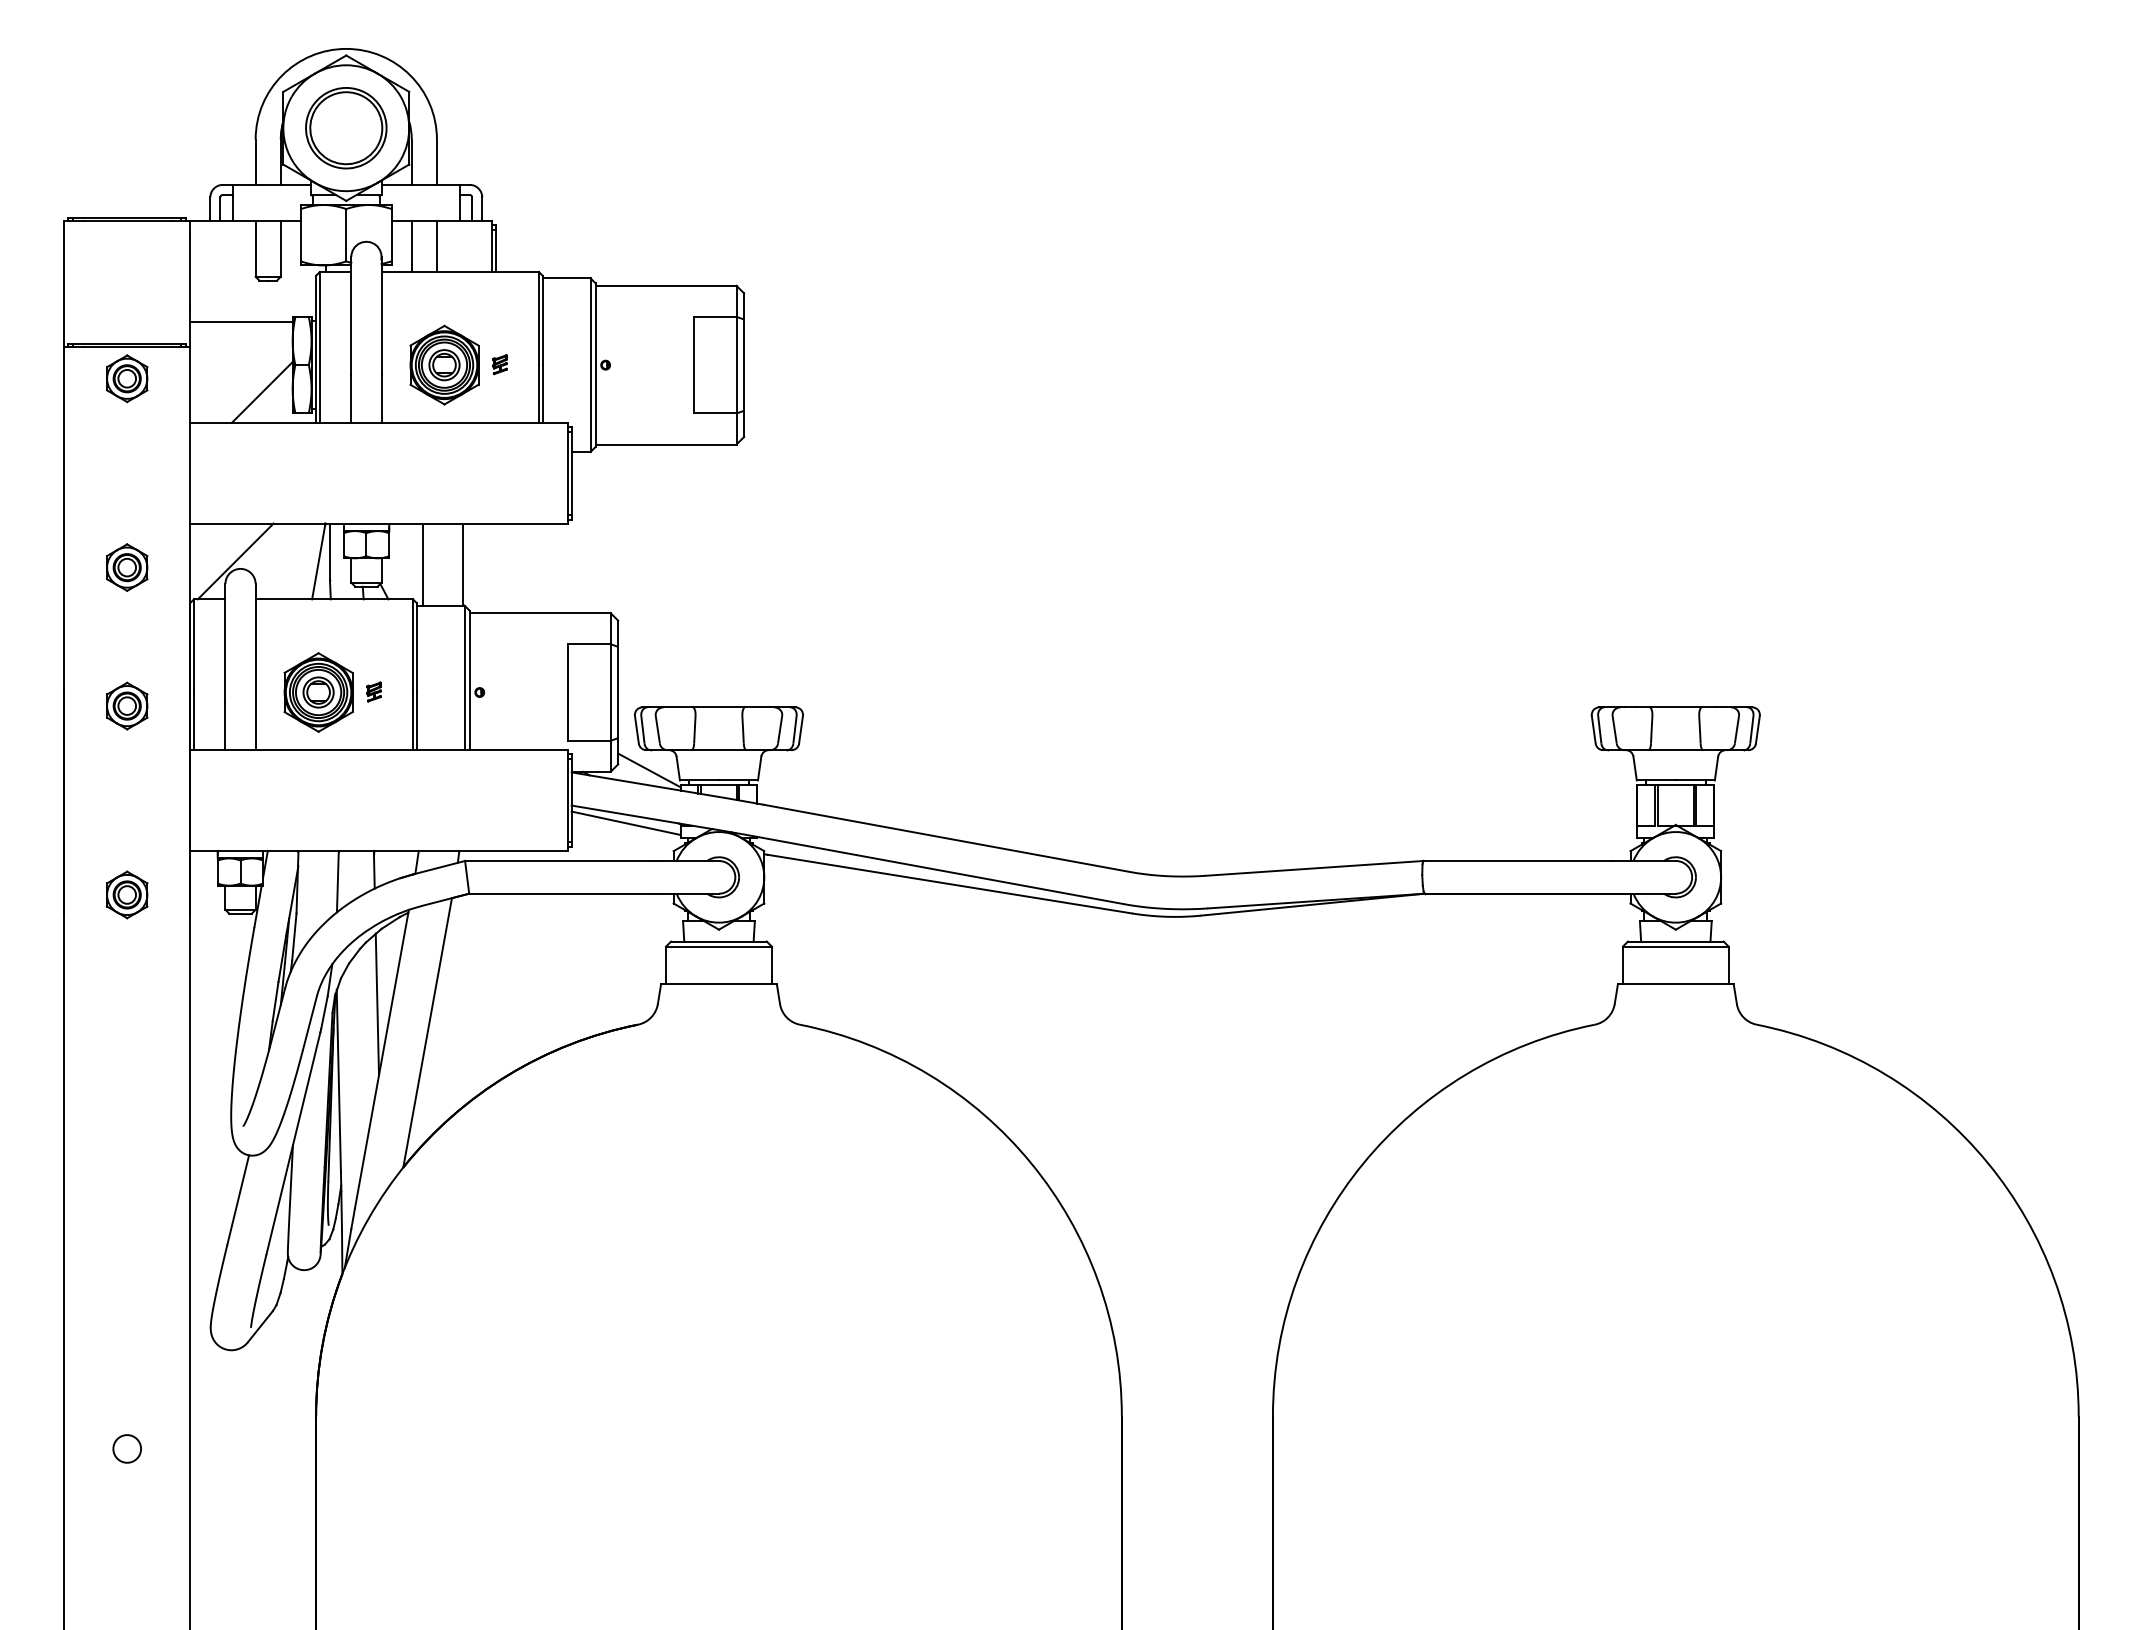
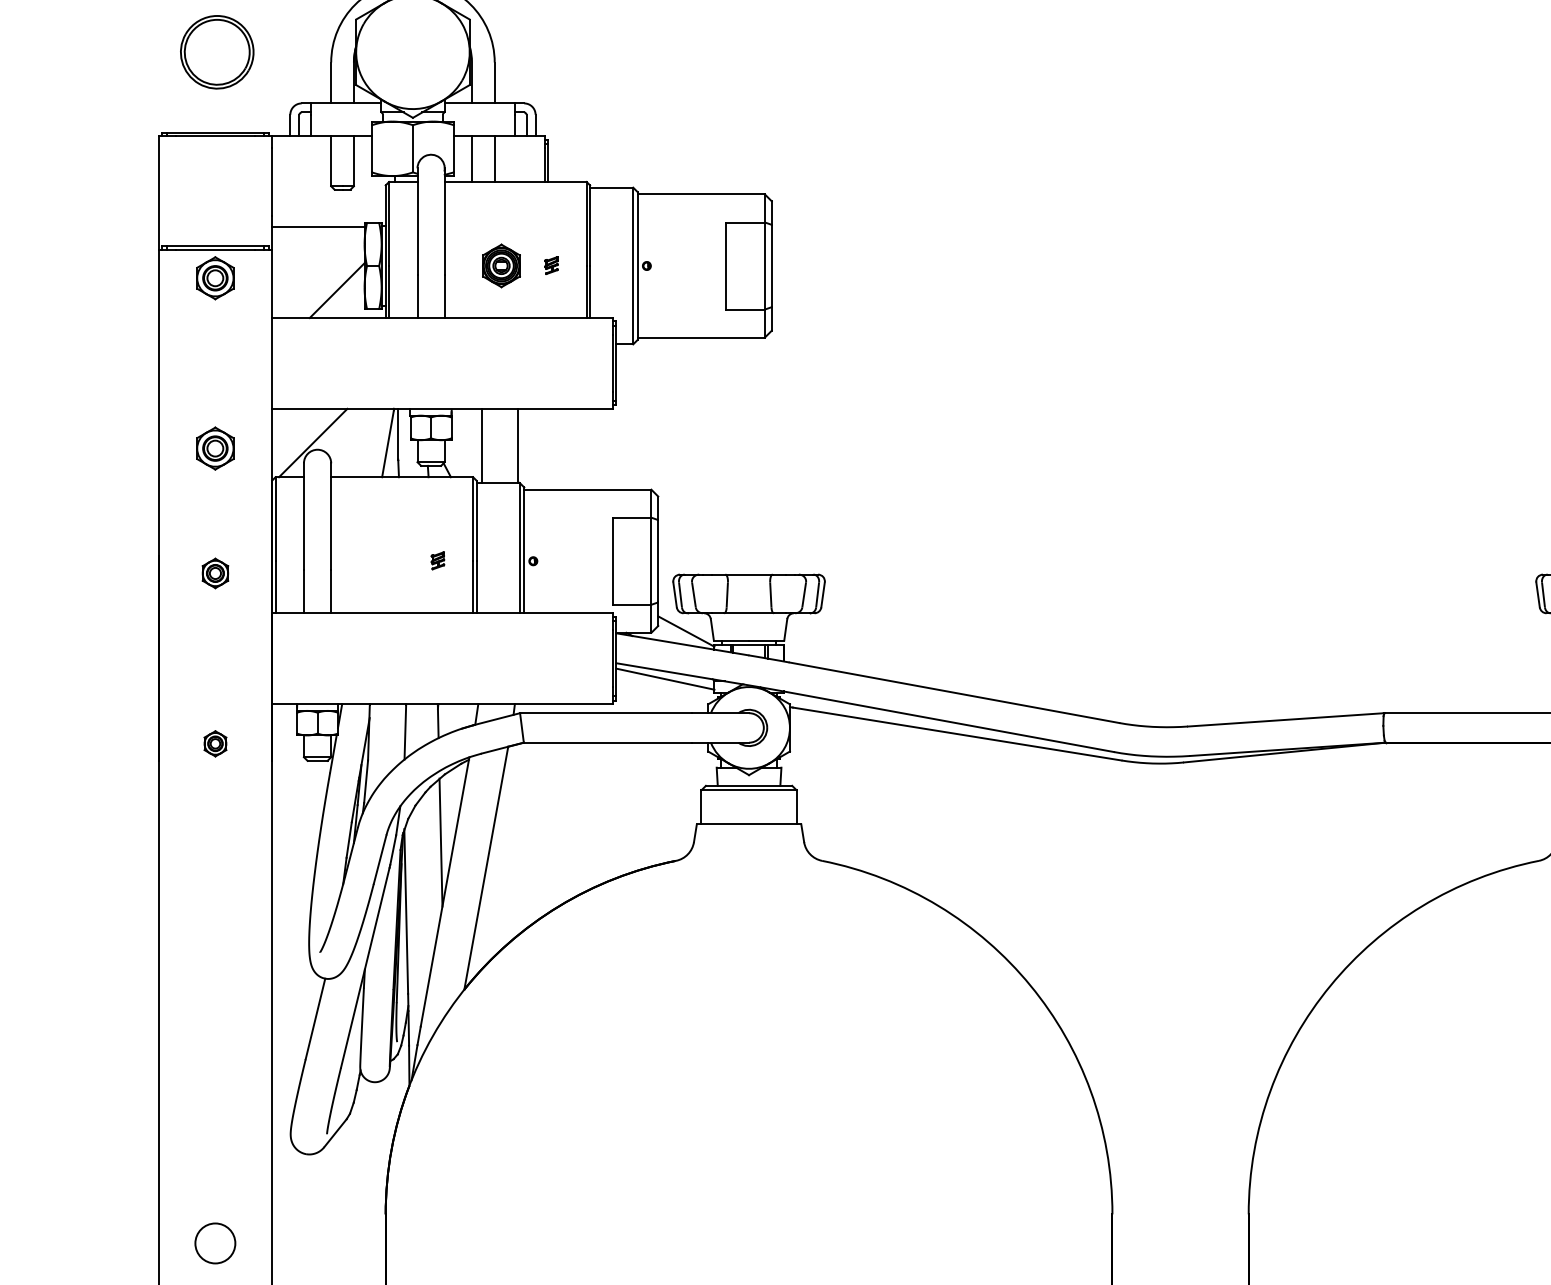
part: (346, 128) -> (217, 52), moved
part: (444, 364) -> (501, 265), size x0.6
part: (318, 692) -> (387, 561), removed
part: (127, 705) -> (215, 572), size x0.7
part: (127, 894) -> (215, 743), size x0.6
circle: (127, 1448) -> (215, 1243), size x1.6

